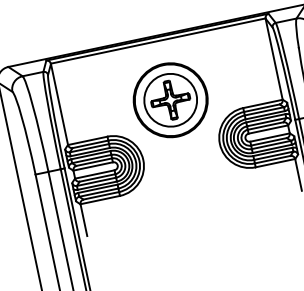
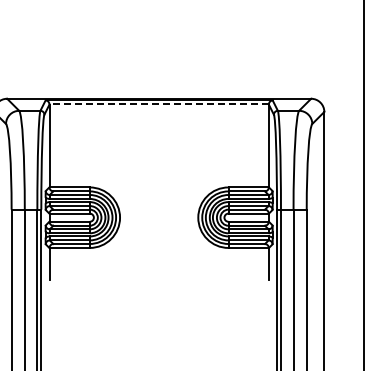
line: (158, 41) -> (159, 104), solid -> dashed
part: (170, 99) -> (159, 164), removed

